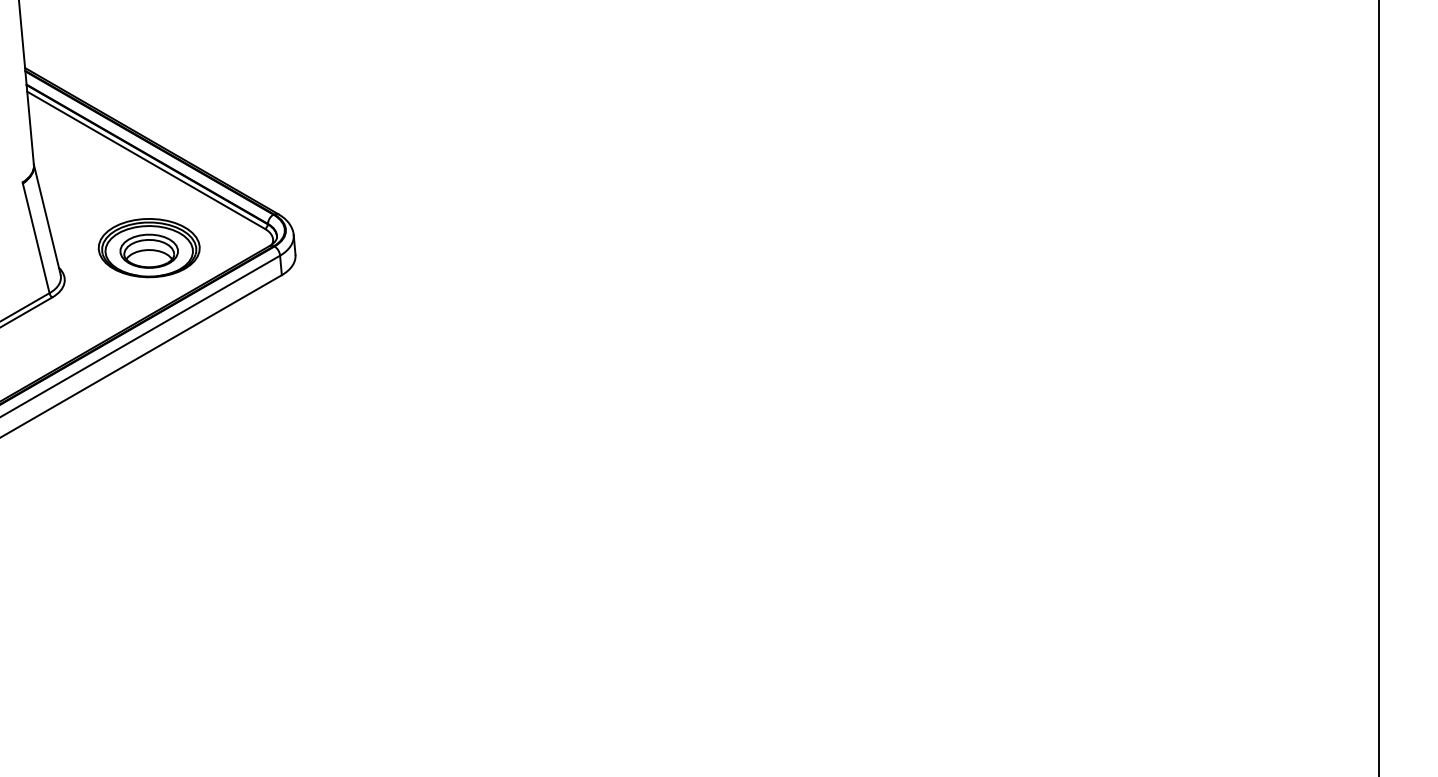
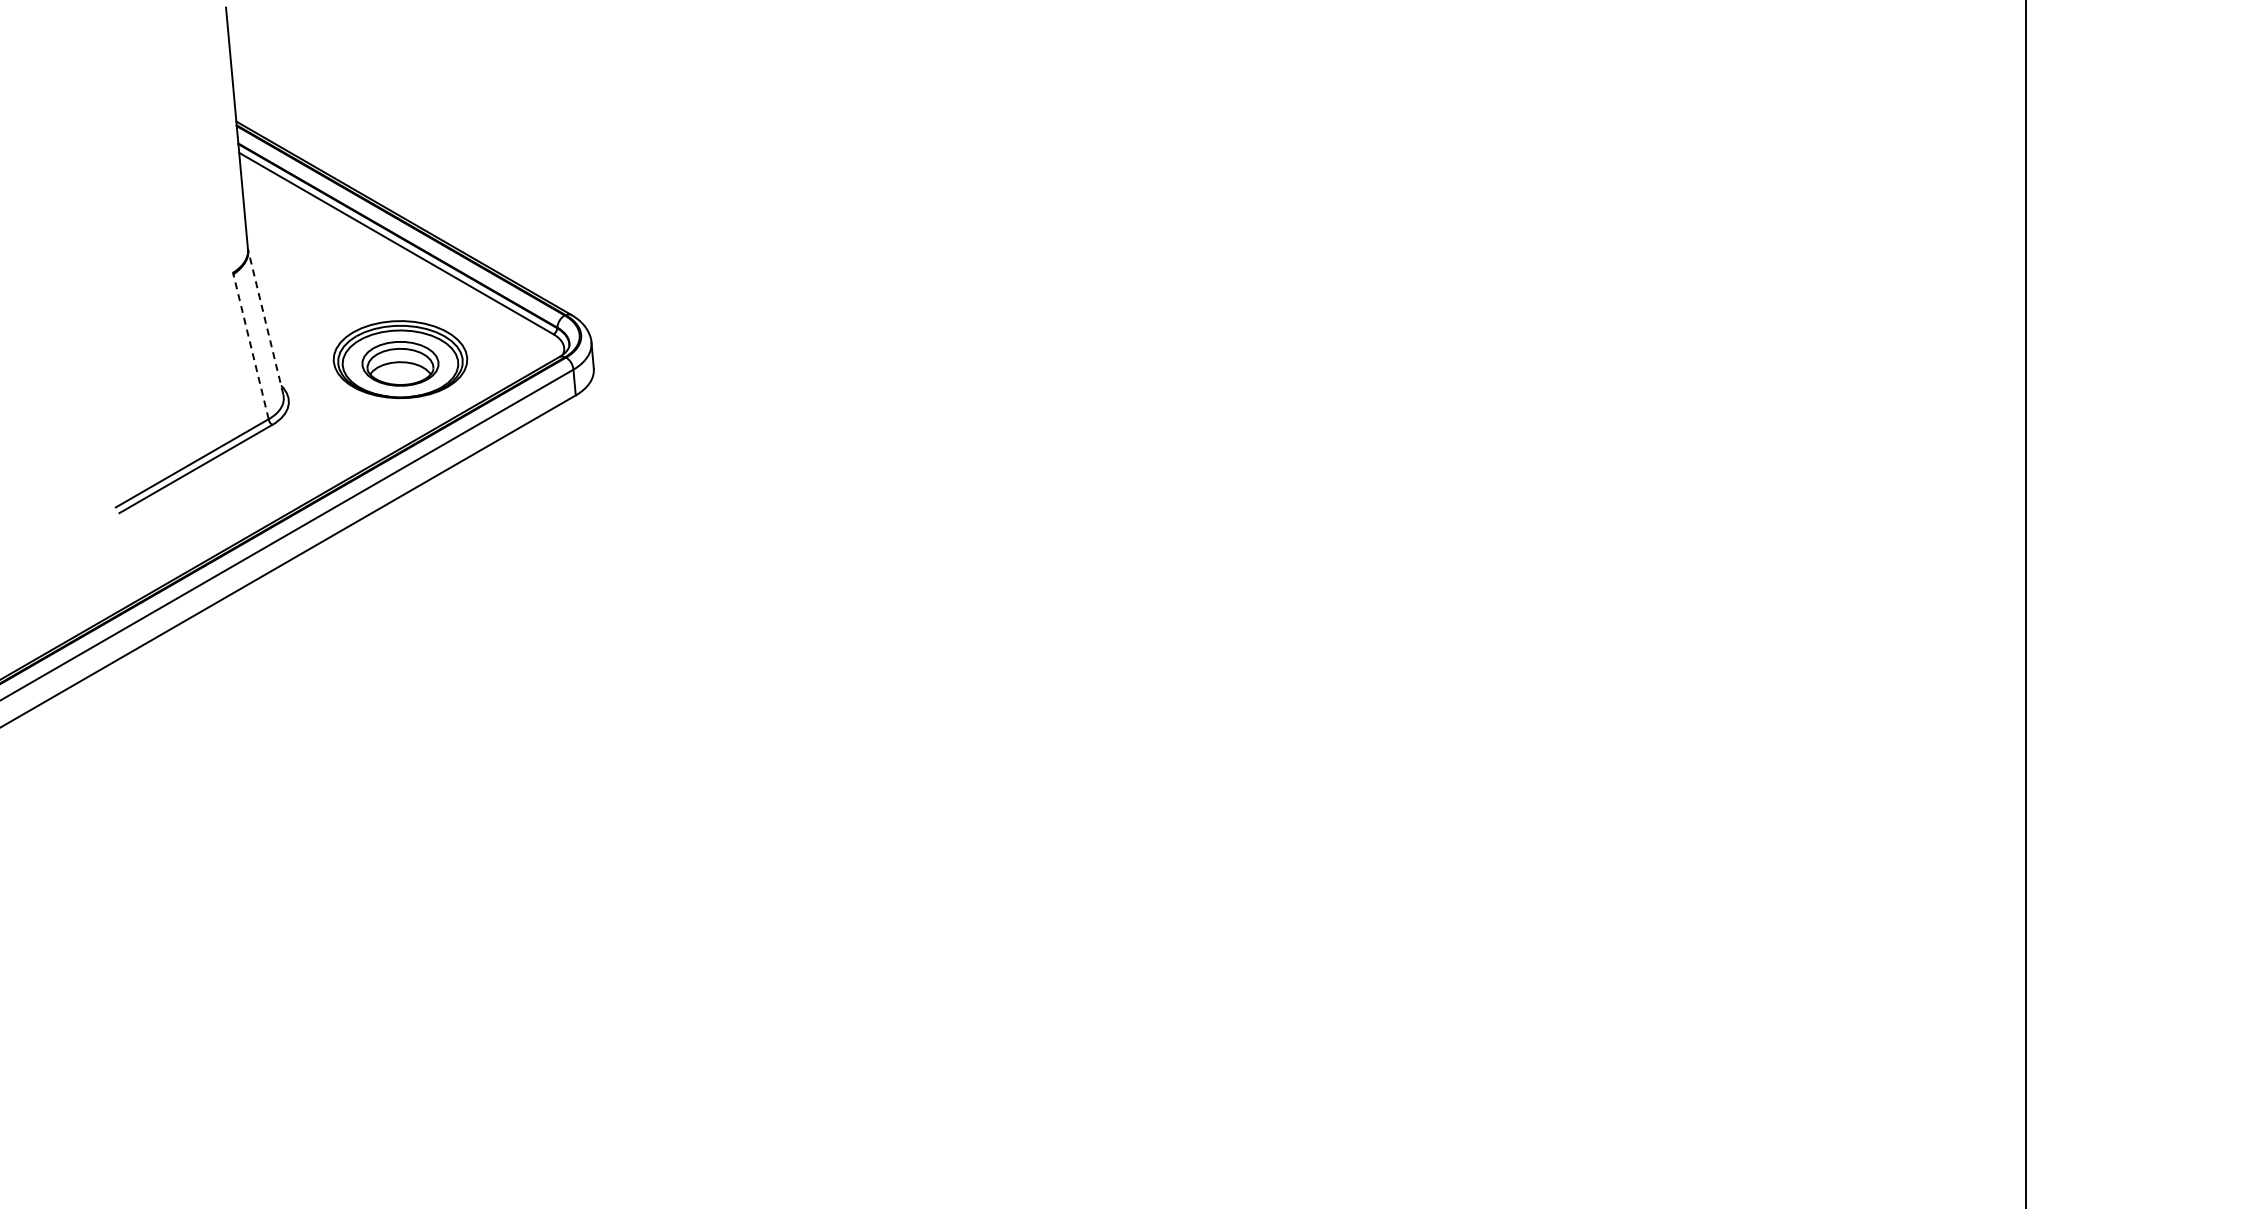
line: (47, 219) -> (265, 321), solid -> dashed
line: (36, 238) -> (251, 346), solid -> dashed

